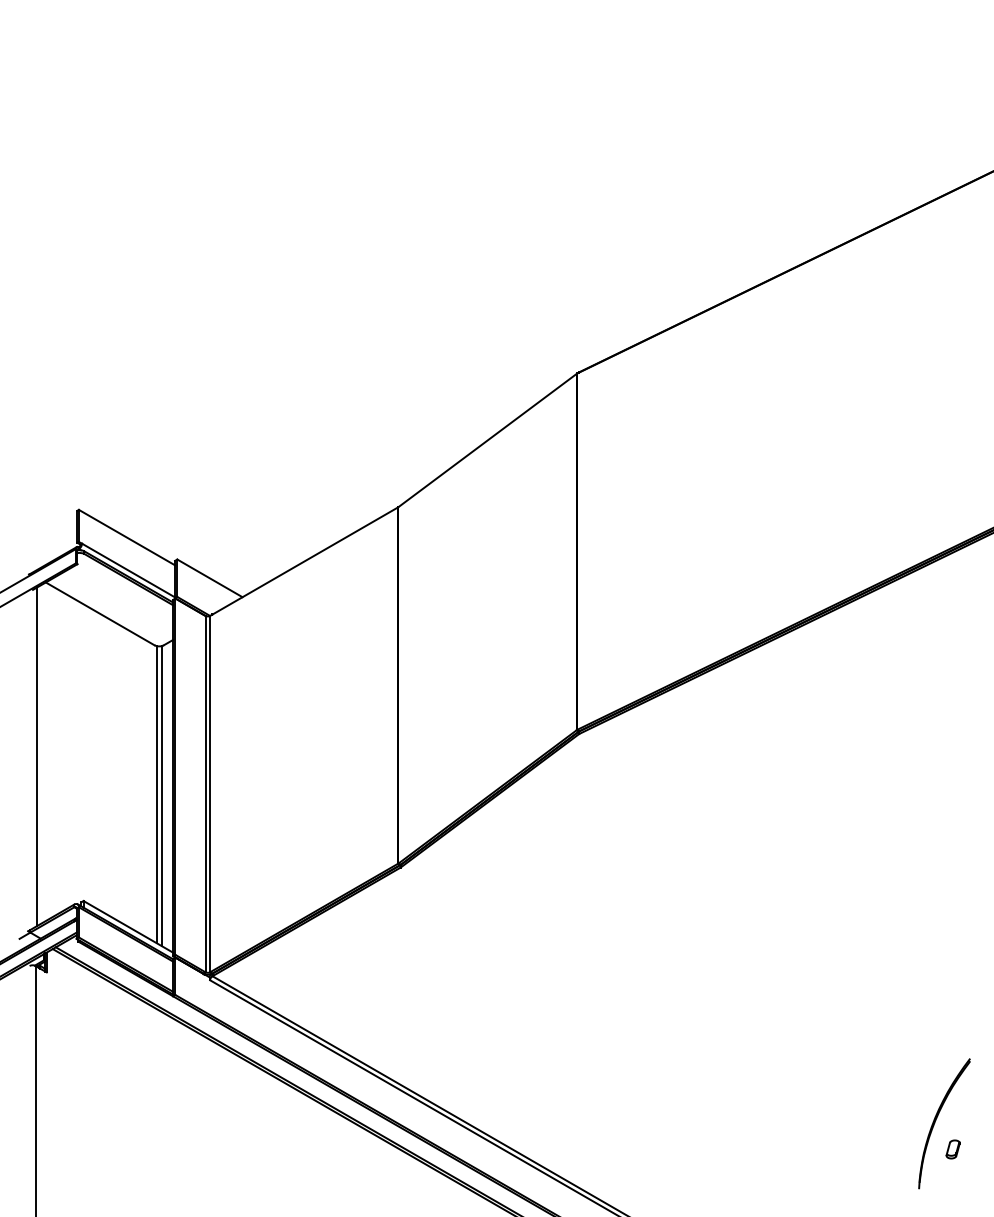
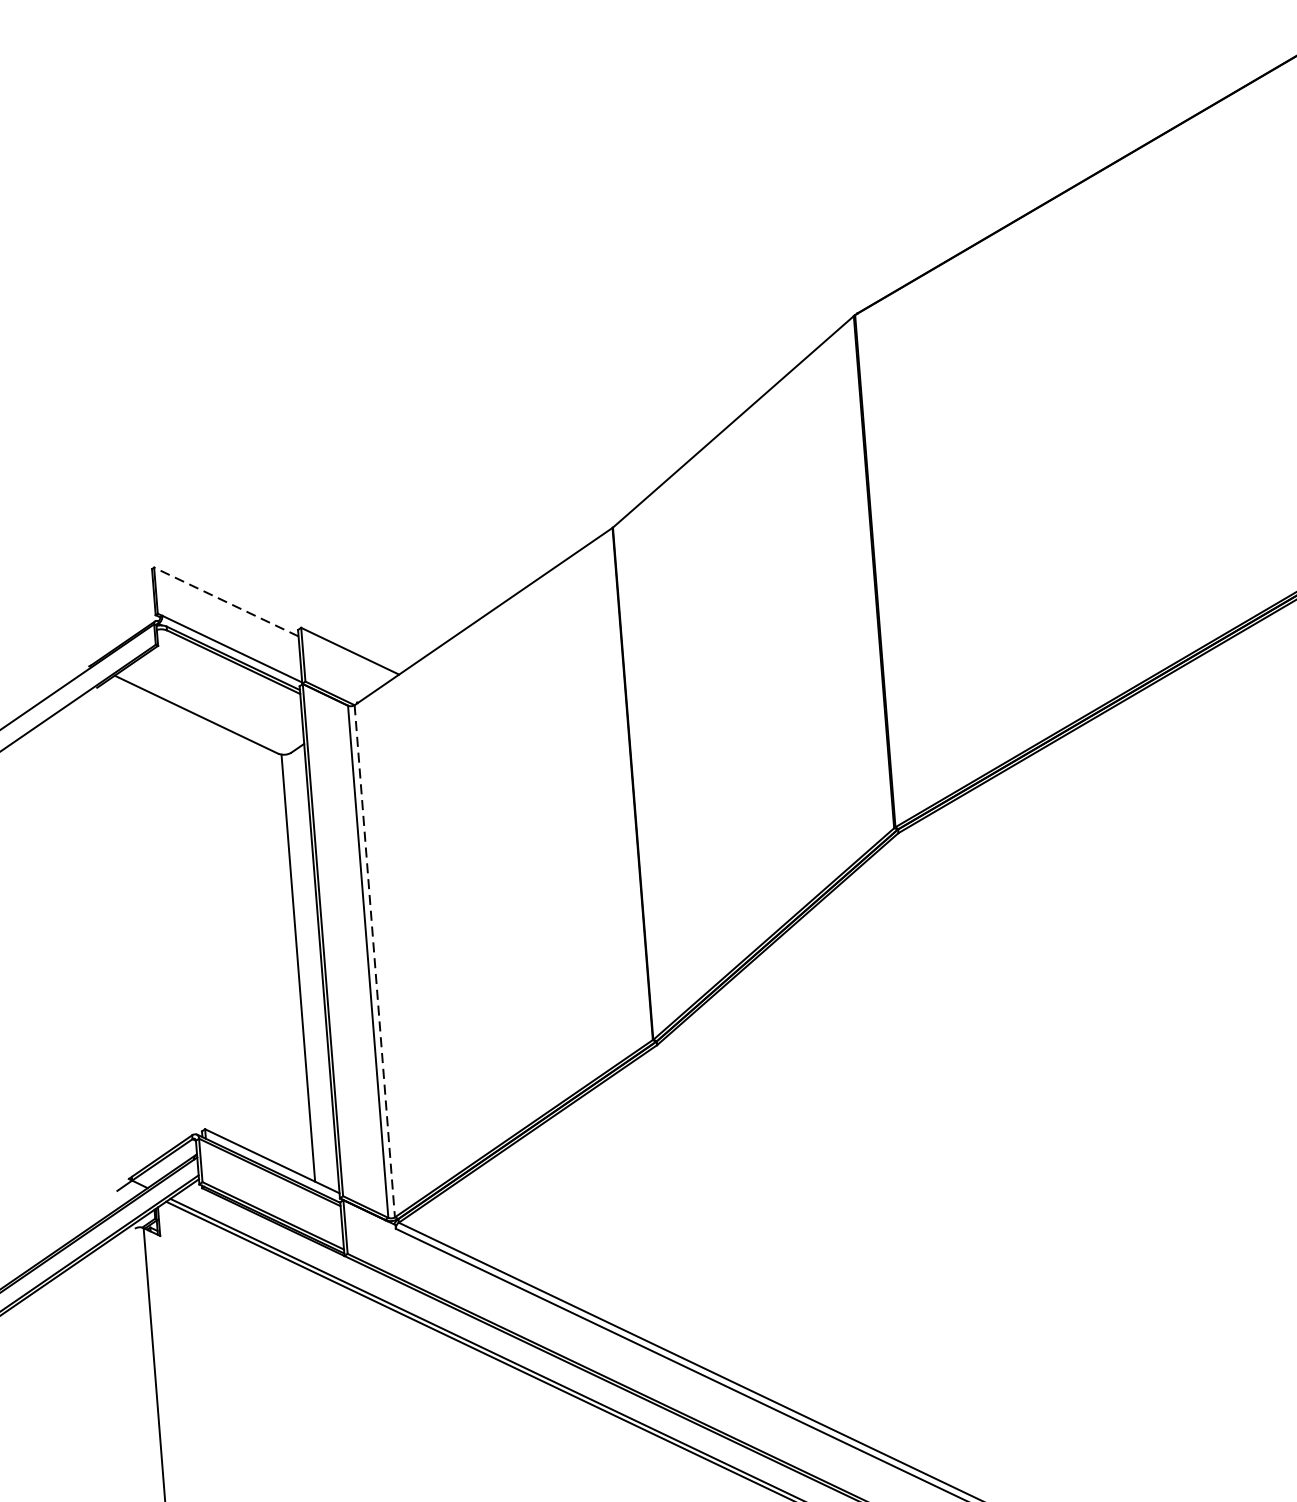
line: (126, 537) -> (225, 601), solid -> dashed
line: (37, 756) -> (122, 926), removed
line: (210, 794) -> (375, 961), solid -> dashed
line: (161, 796) -> (305, 970), removed

